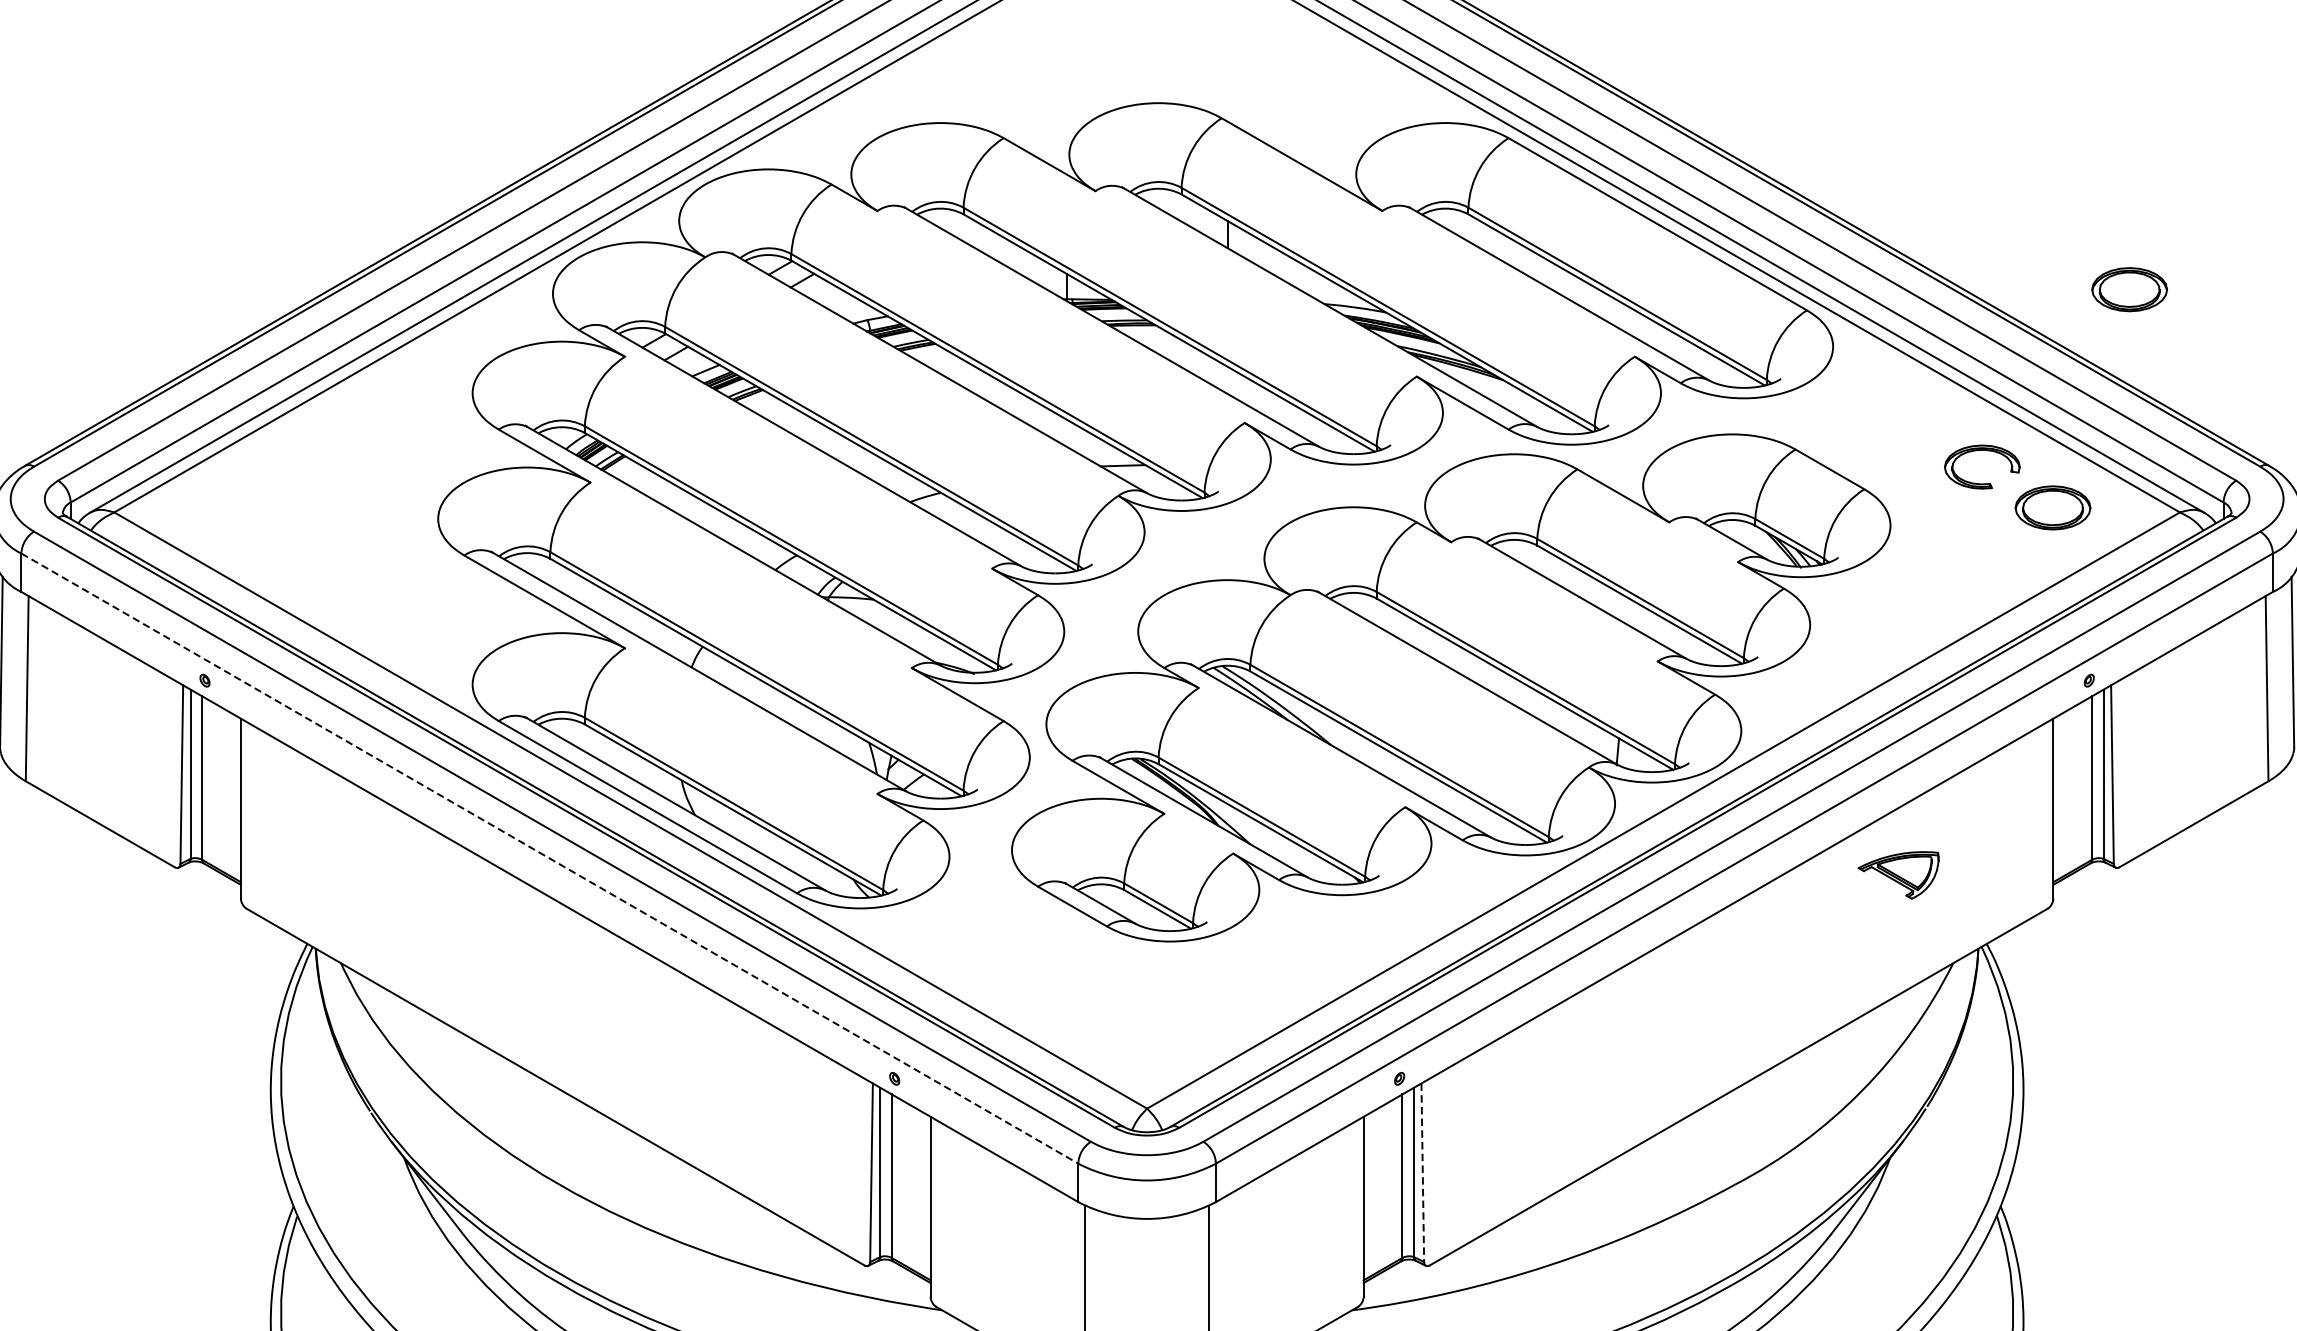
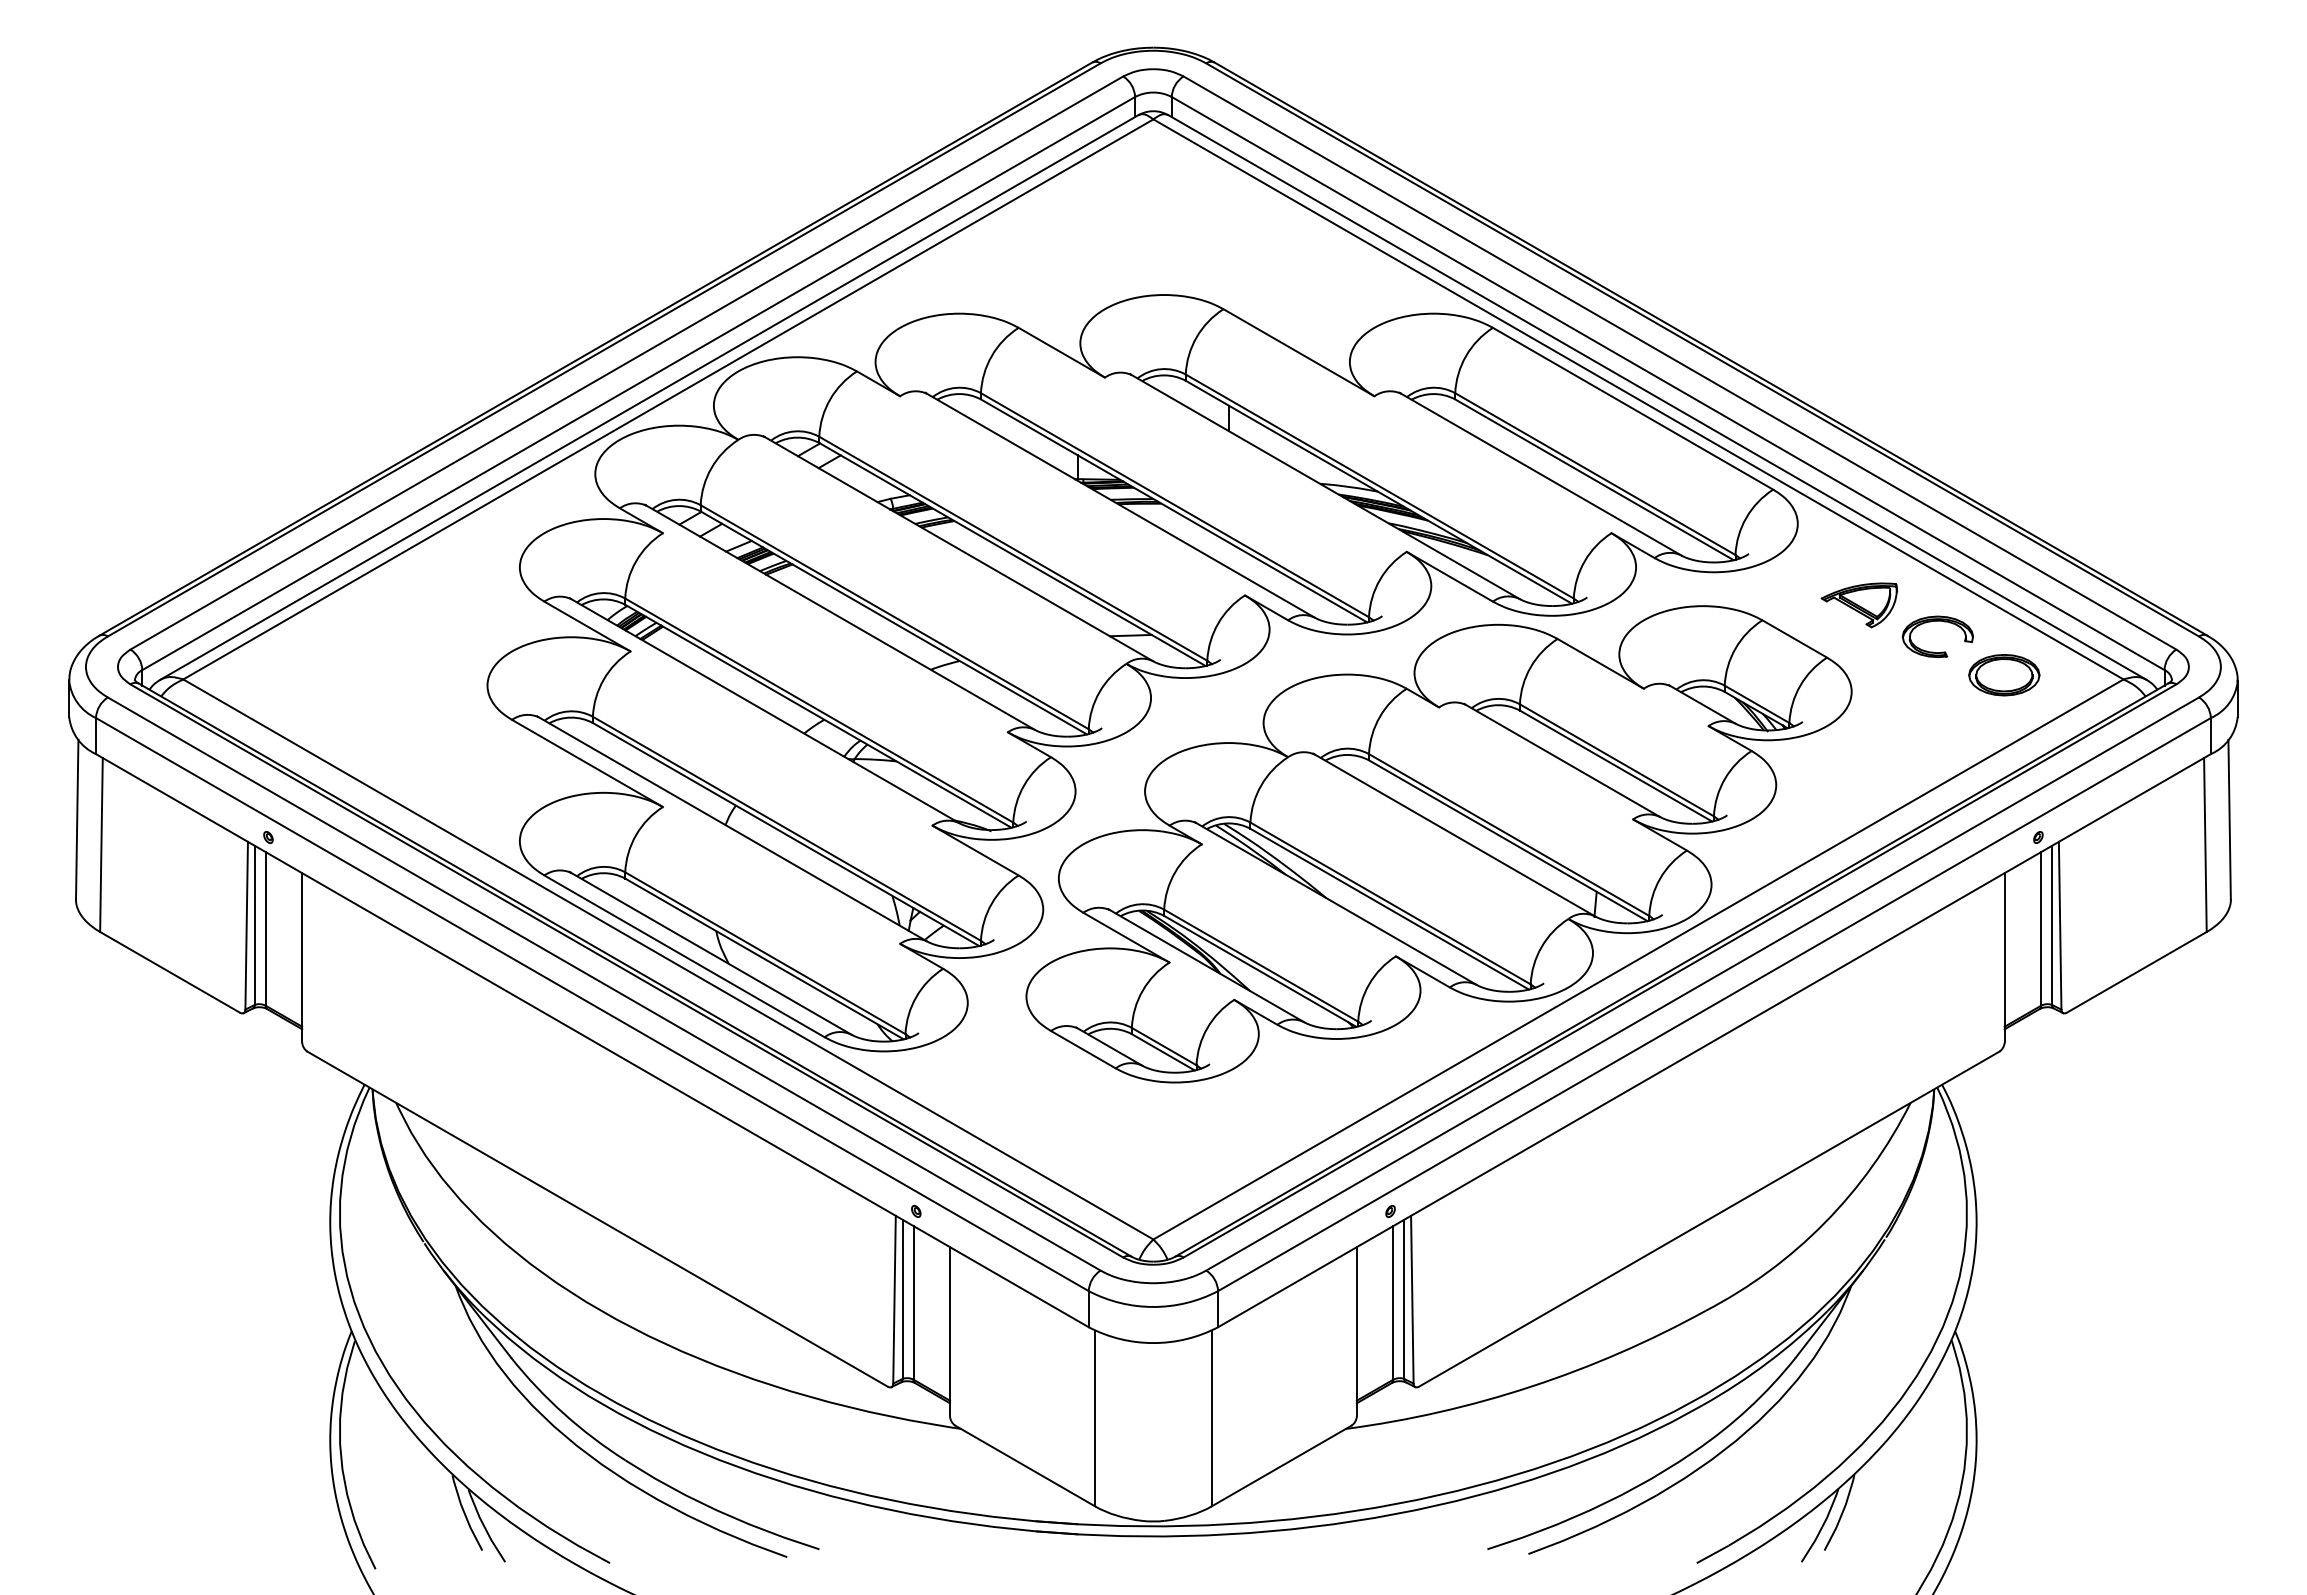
part: (2129, 289) -> (2076, 470), removed
line: (549, 858) -> (592, 1004), dashed -> solid
part: (1898, 875) -> (1859, 605), moved
line: (1422, 1172) -> (1412, 1299), dashed -> solid

